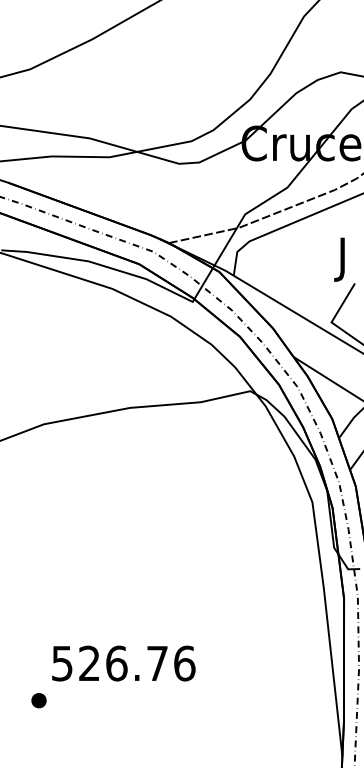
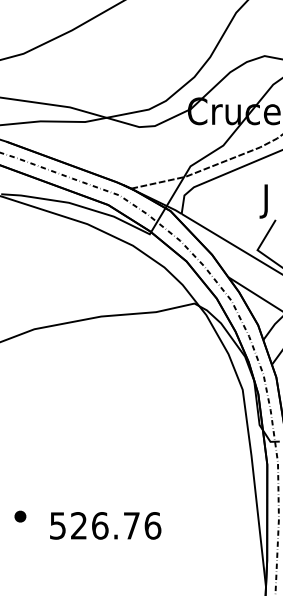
text: (123, 663) -> (105, 525), moved
part: (38, 700) -> (20, 516), moved

